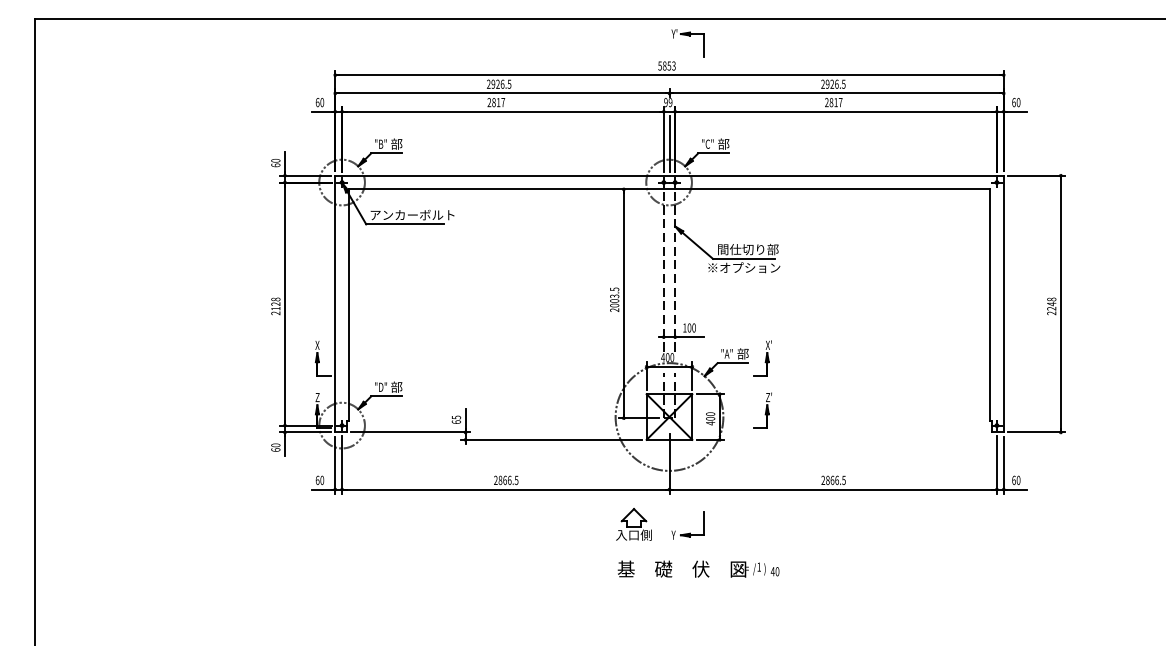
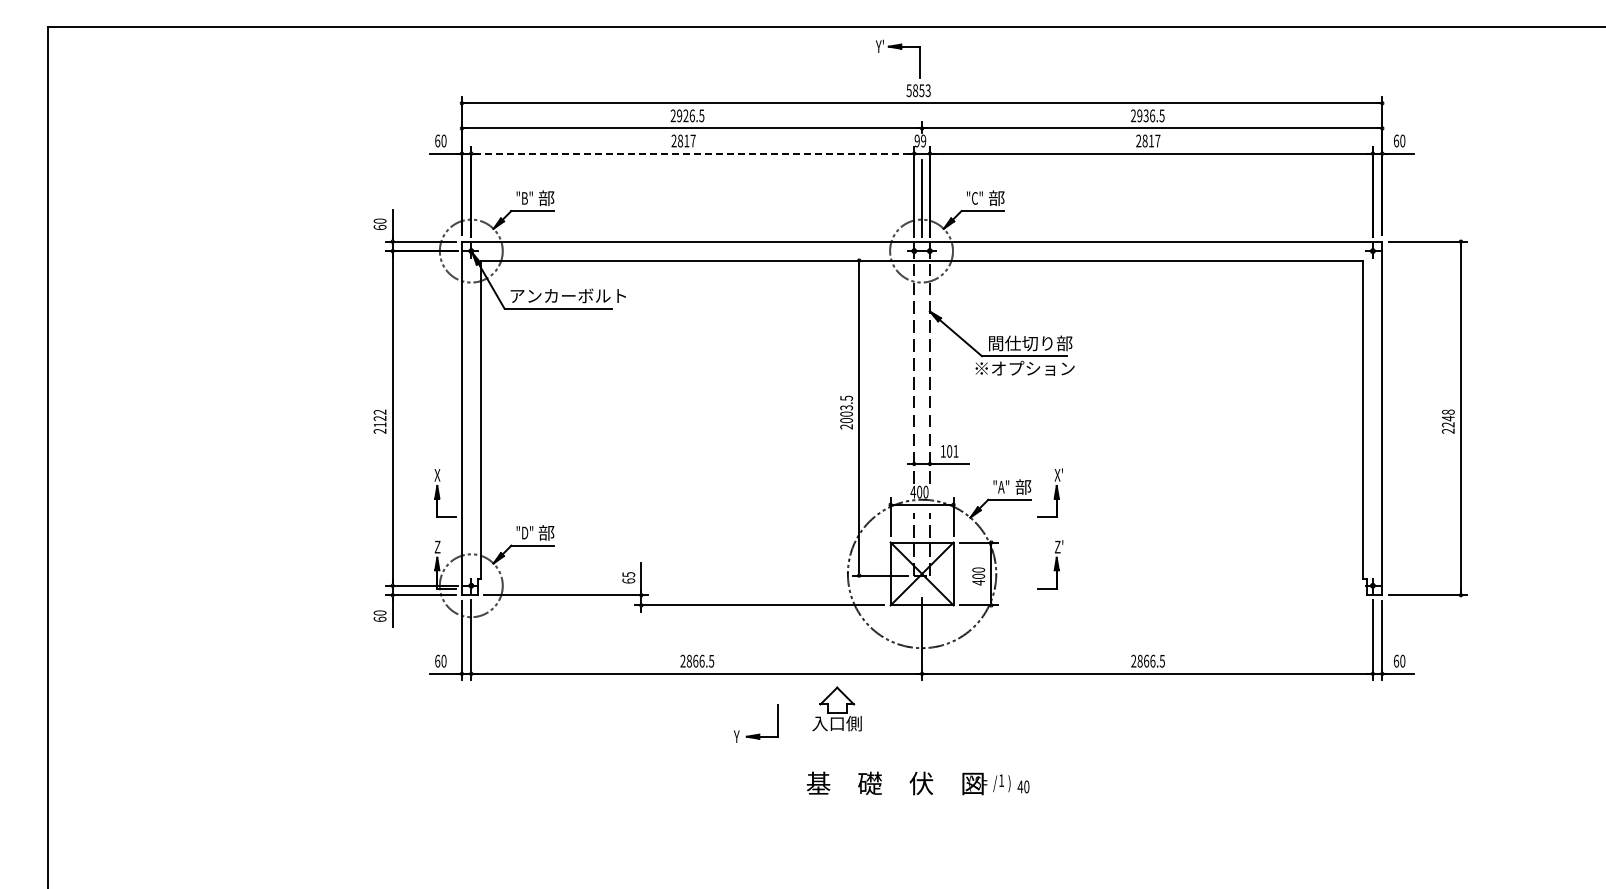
part: (687, 36) -> (898, 49), moved
text: (831, 84) -> (1145, 116), 2926.5 -> 2936.5
line: (503, 111) -> (693, 153), solid -> dashed
text: (275, 299) -> (379, 411), 2128 -> 2122
text: (693, 328) -> (955, 451), 100 -> 101
part: (633, 524) -> (836, 708), moved
part: (689, 532) -> (758, 733), moved
text: (698, 569) -> (918, 783), moved

